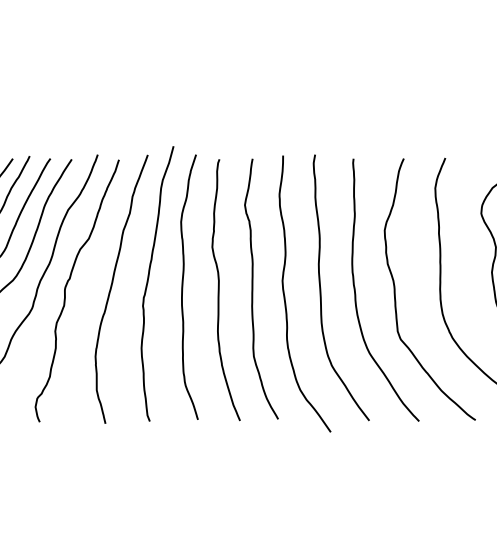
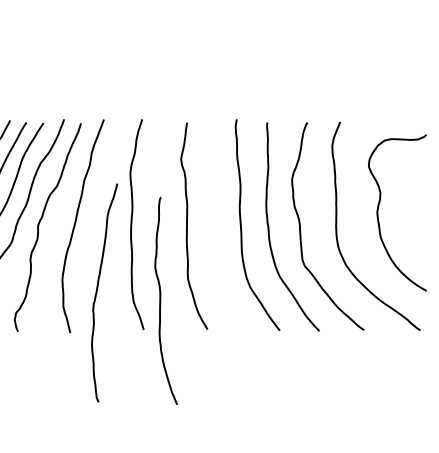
curve: (148, 283) -> (97, 292), moved
curve: (220, 289) -> (161, 300), moved
curve: (285, 295) -> (213, 231), removed

